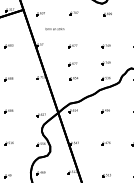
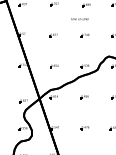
text: (54, 29) -> (79, 19), moved
part: (105, 63) -> (84, 51), removed
part: (72, 64) -> (53, 52), removed

